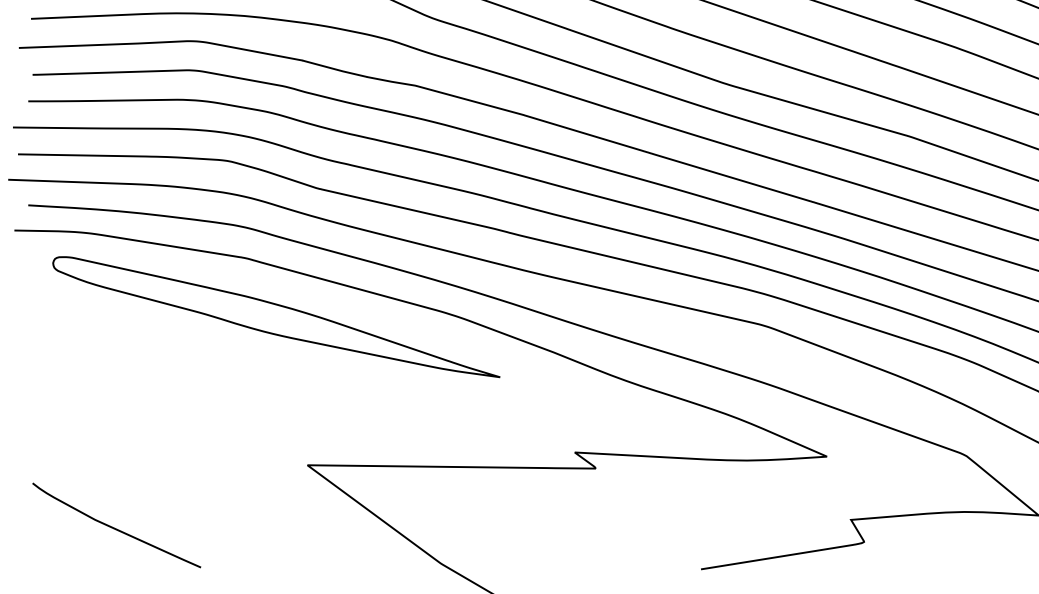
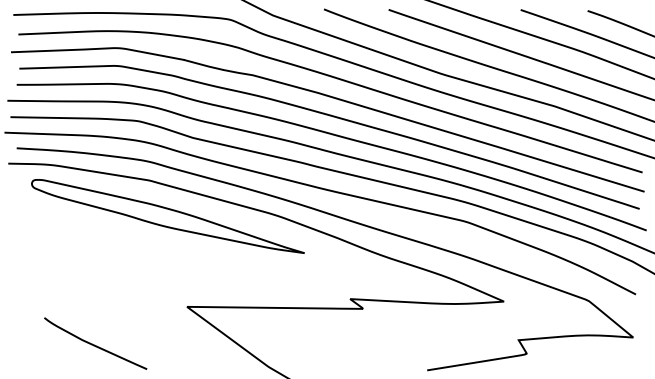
curve: (114, 526) -> (94, 344), moved

